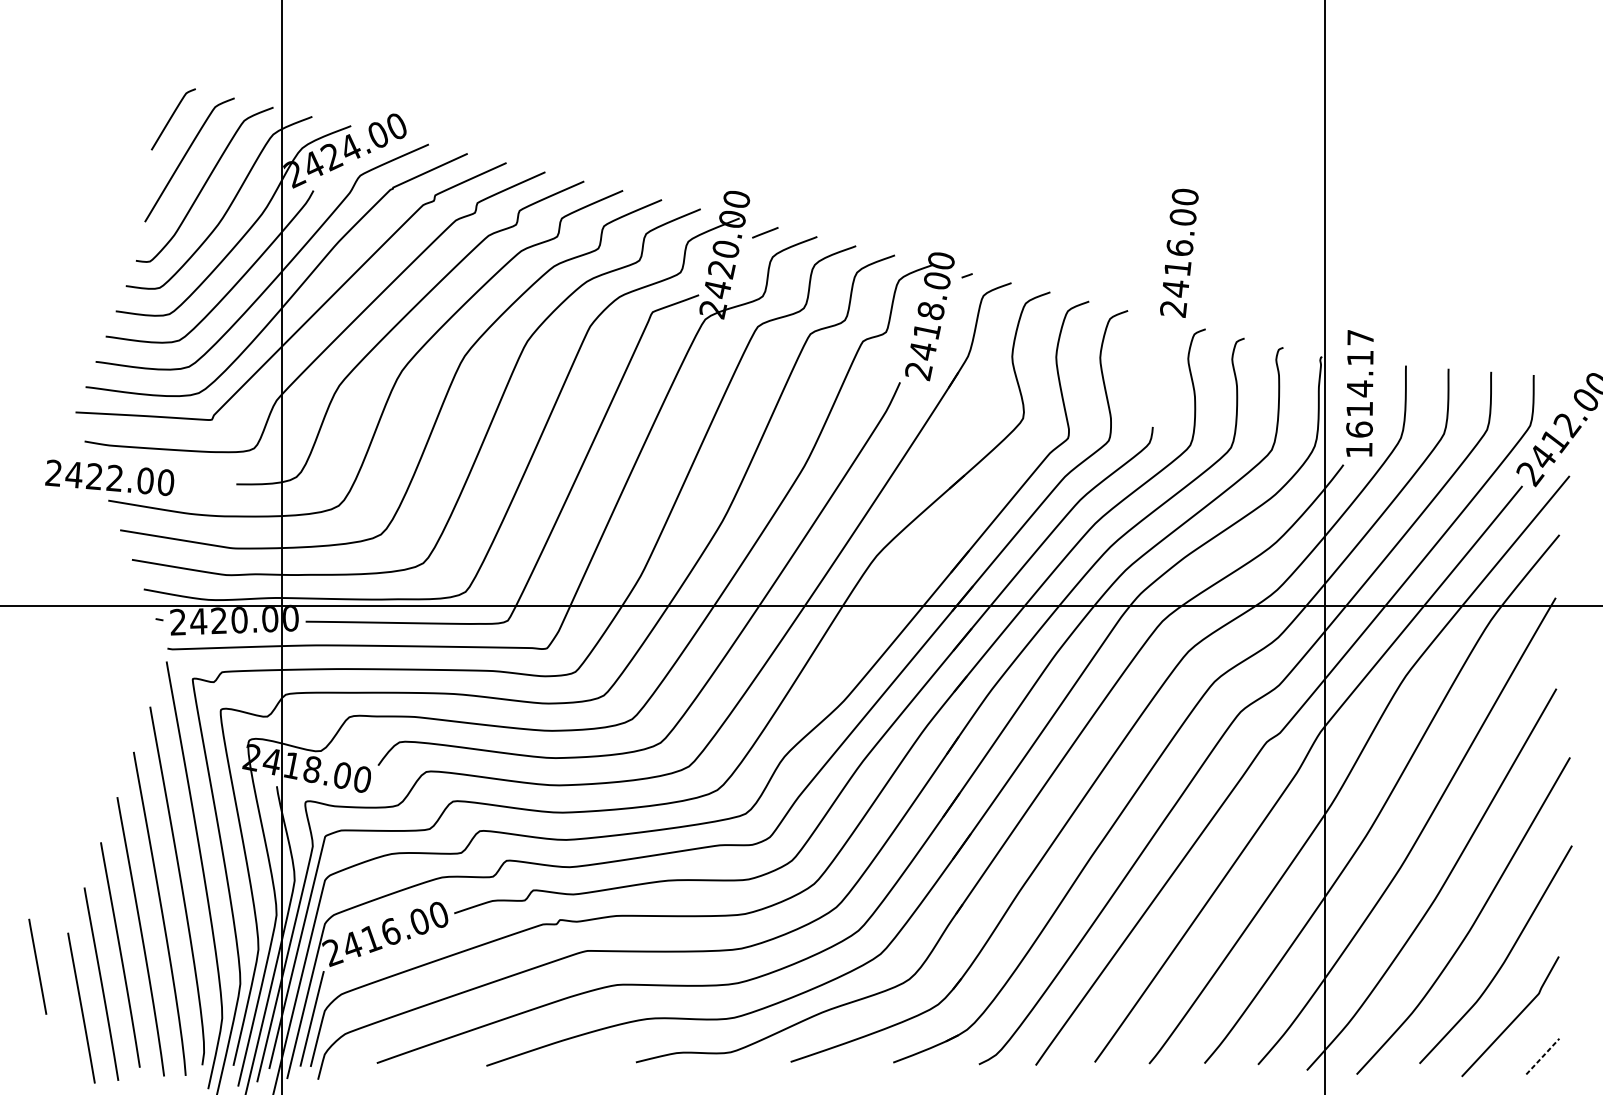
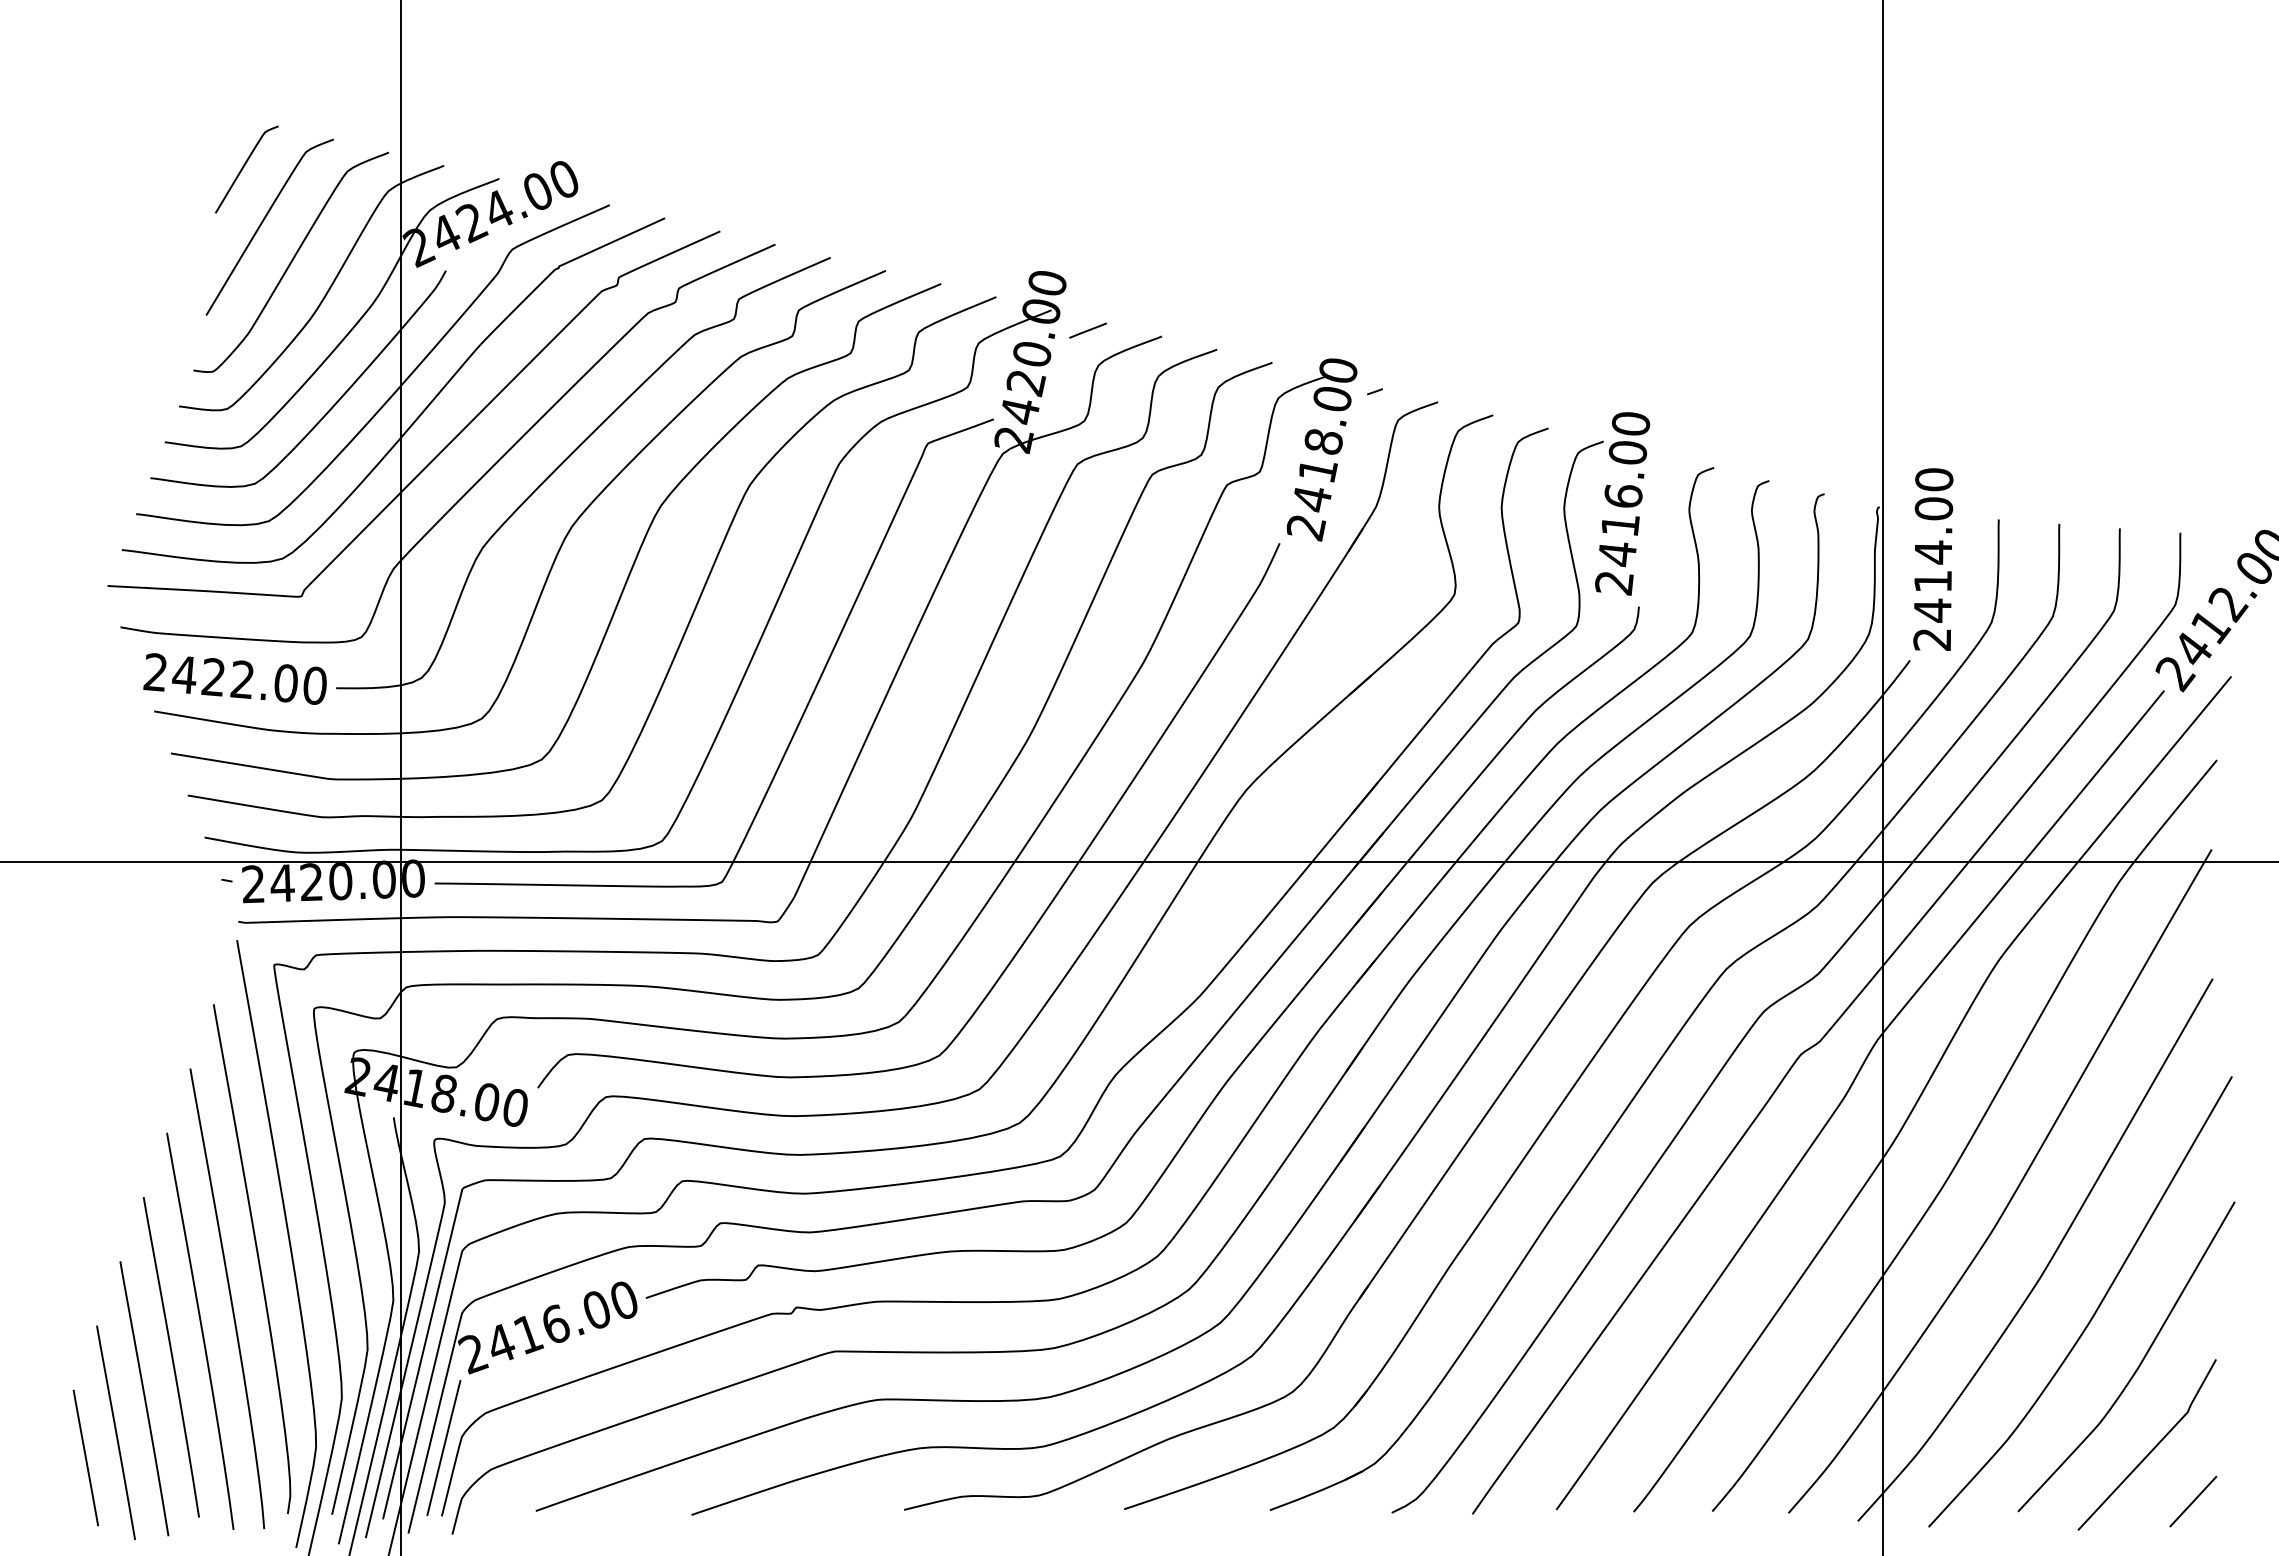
text: (1179, 253) -> (1622, 503), moved
text: (1360, 393) -> (1933, 559), 1614.17 -> 2414.00
text: (109, 477) -> (234, 678), moved
line: (37, 966) -> (85, 1457), moved
line: (1542, 1056) -> (2193, 1501), dashed -> solid

